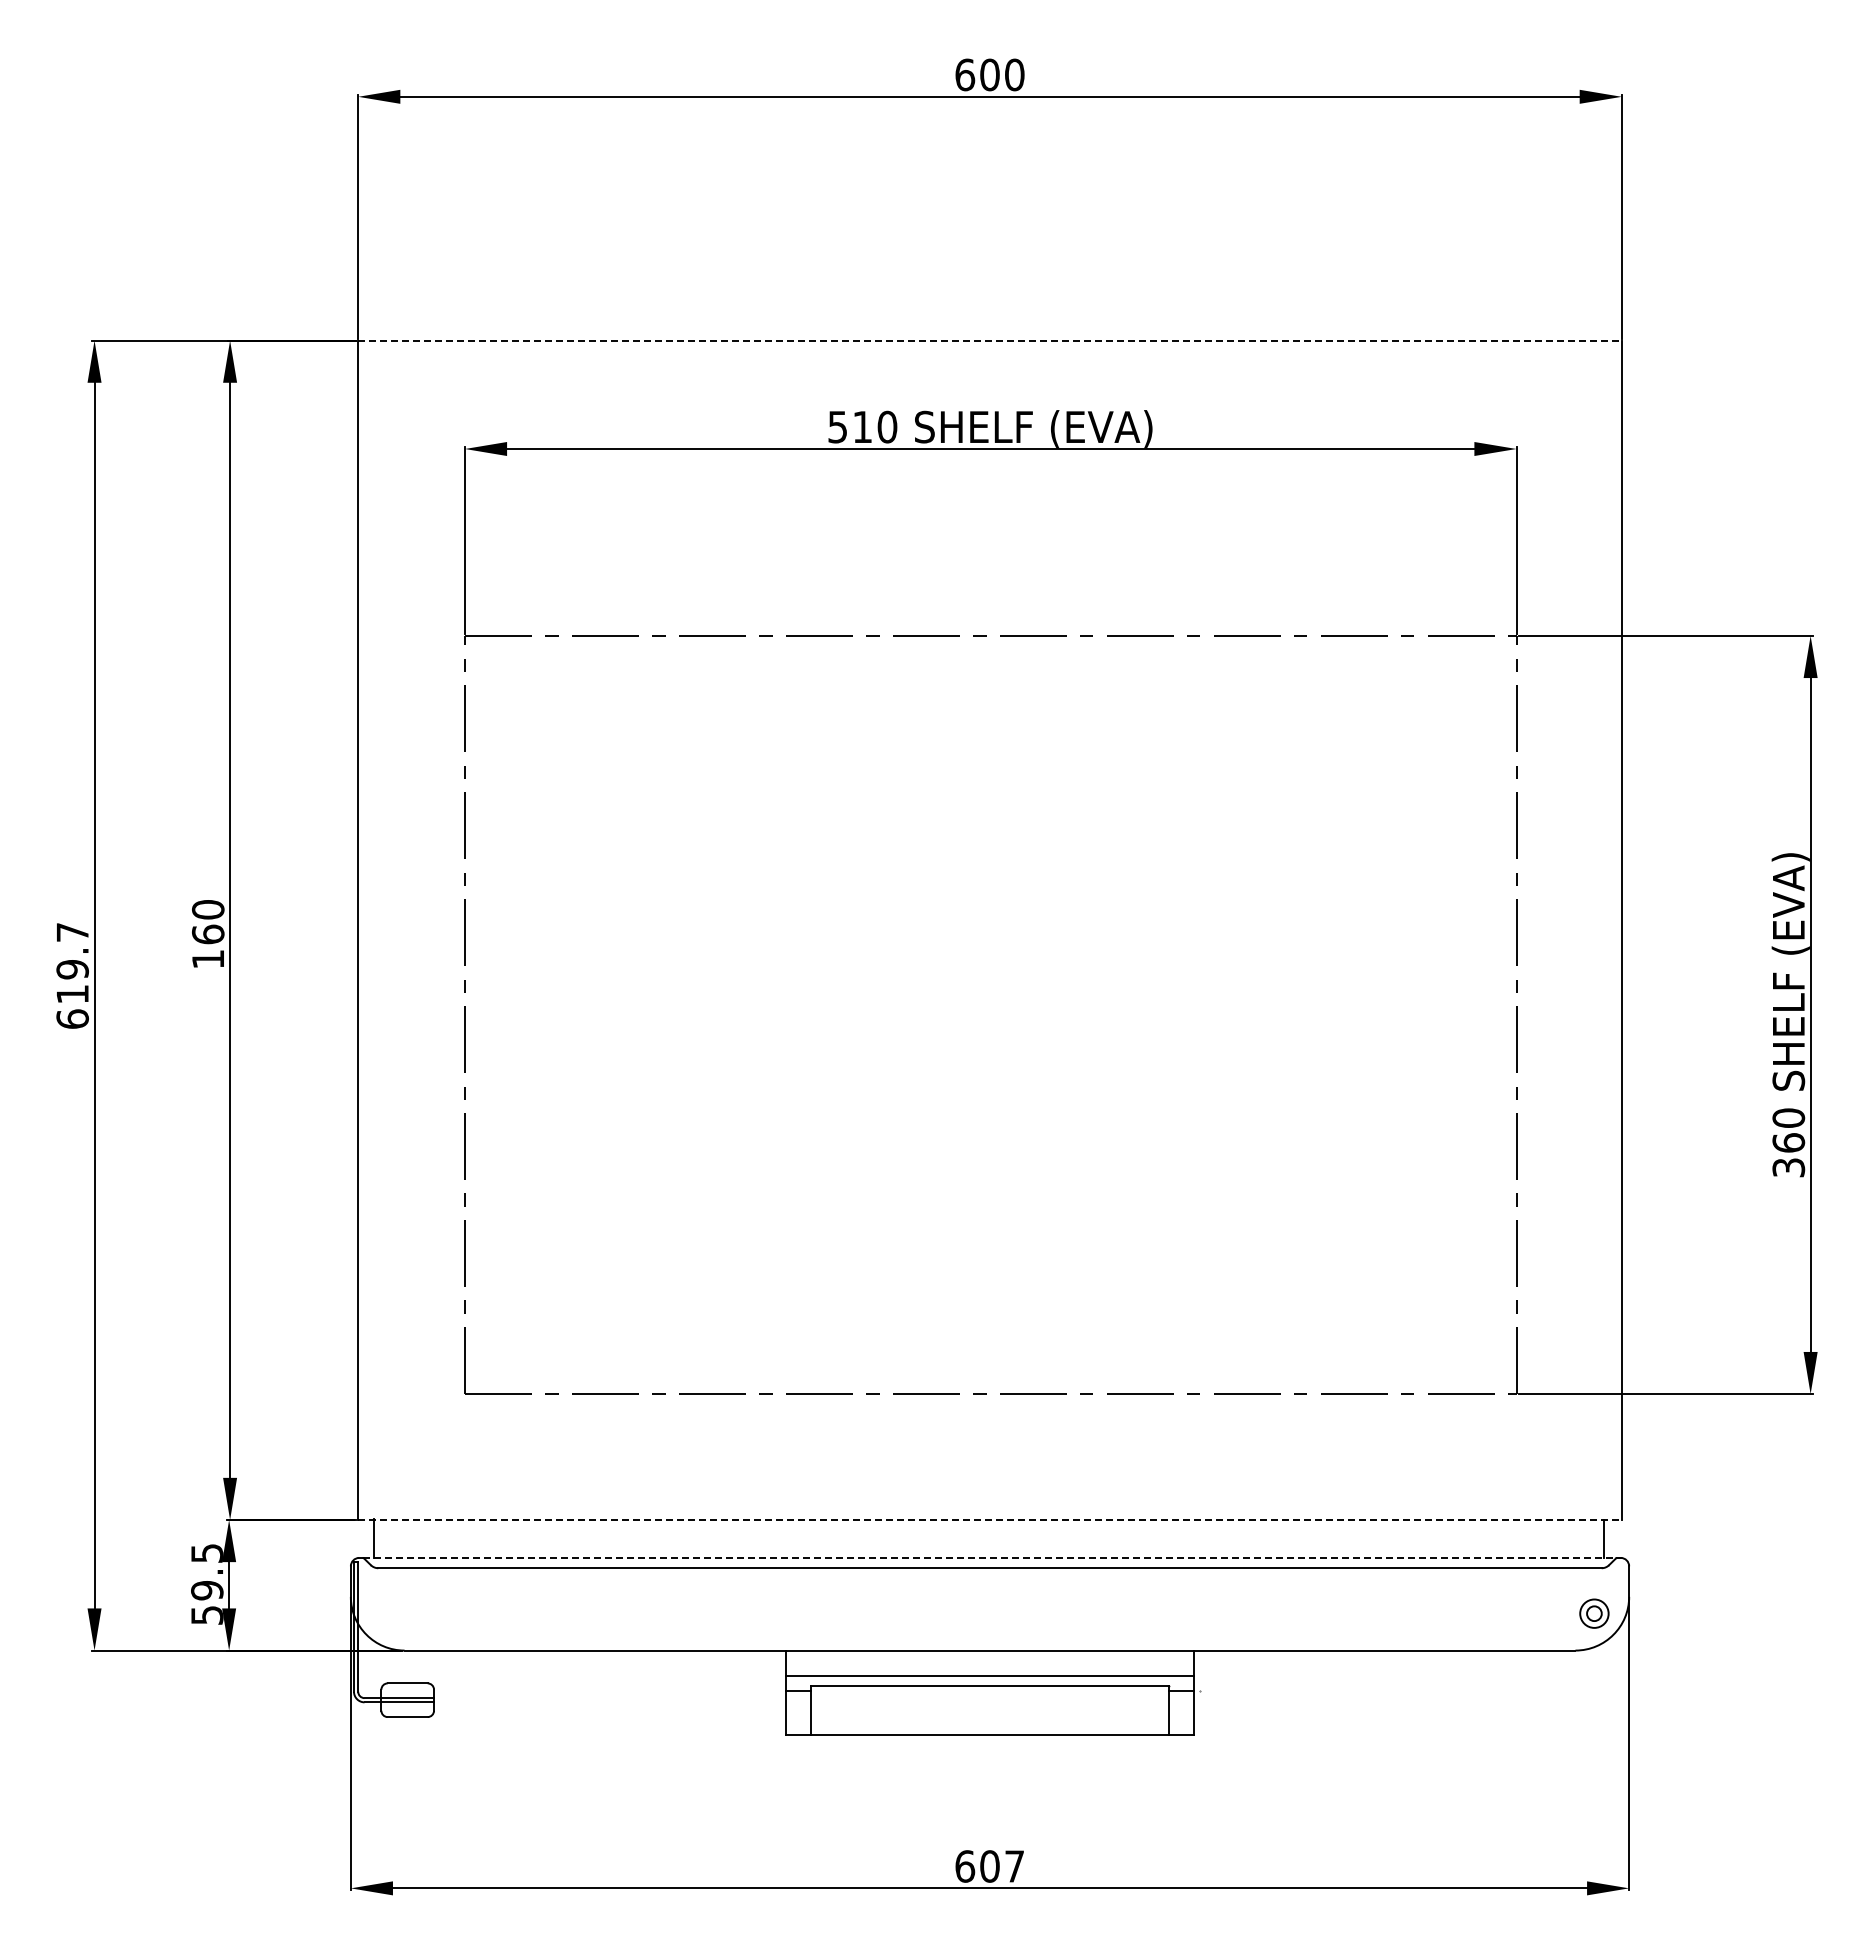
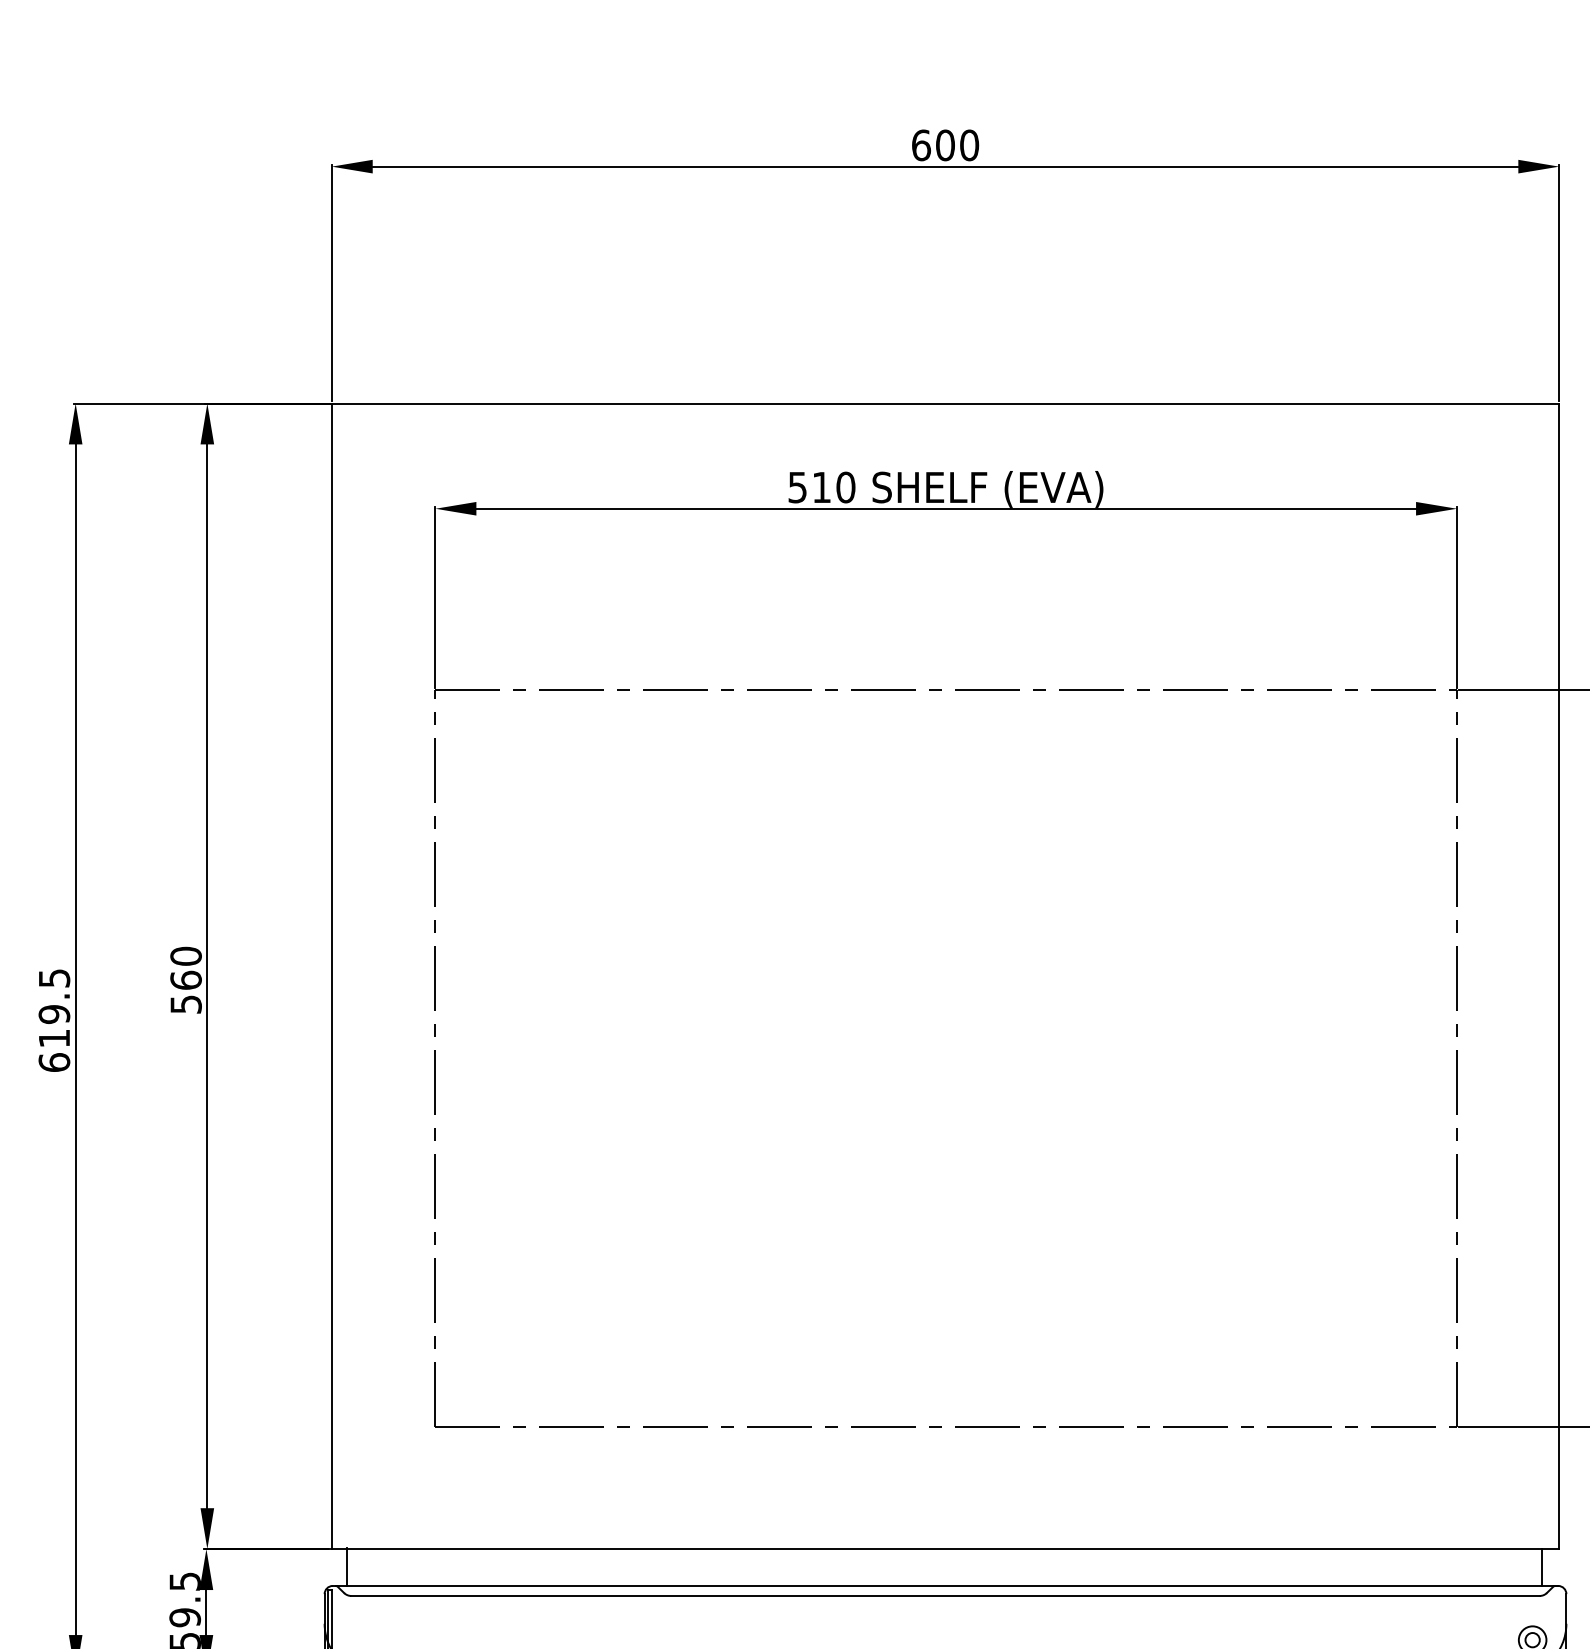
line: (990, 340) -> (945, 403), dashed -> solid
text: (72, 932) -> (54, 978), 619.7 -> 619.5
text: (208, 959) -> (186, 1004), 160 -> 560
line: (990, 1520) -> (945, 1549), dashed -> solid
line: (992, 1557) -> (947, 1585), dashed -> solid

